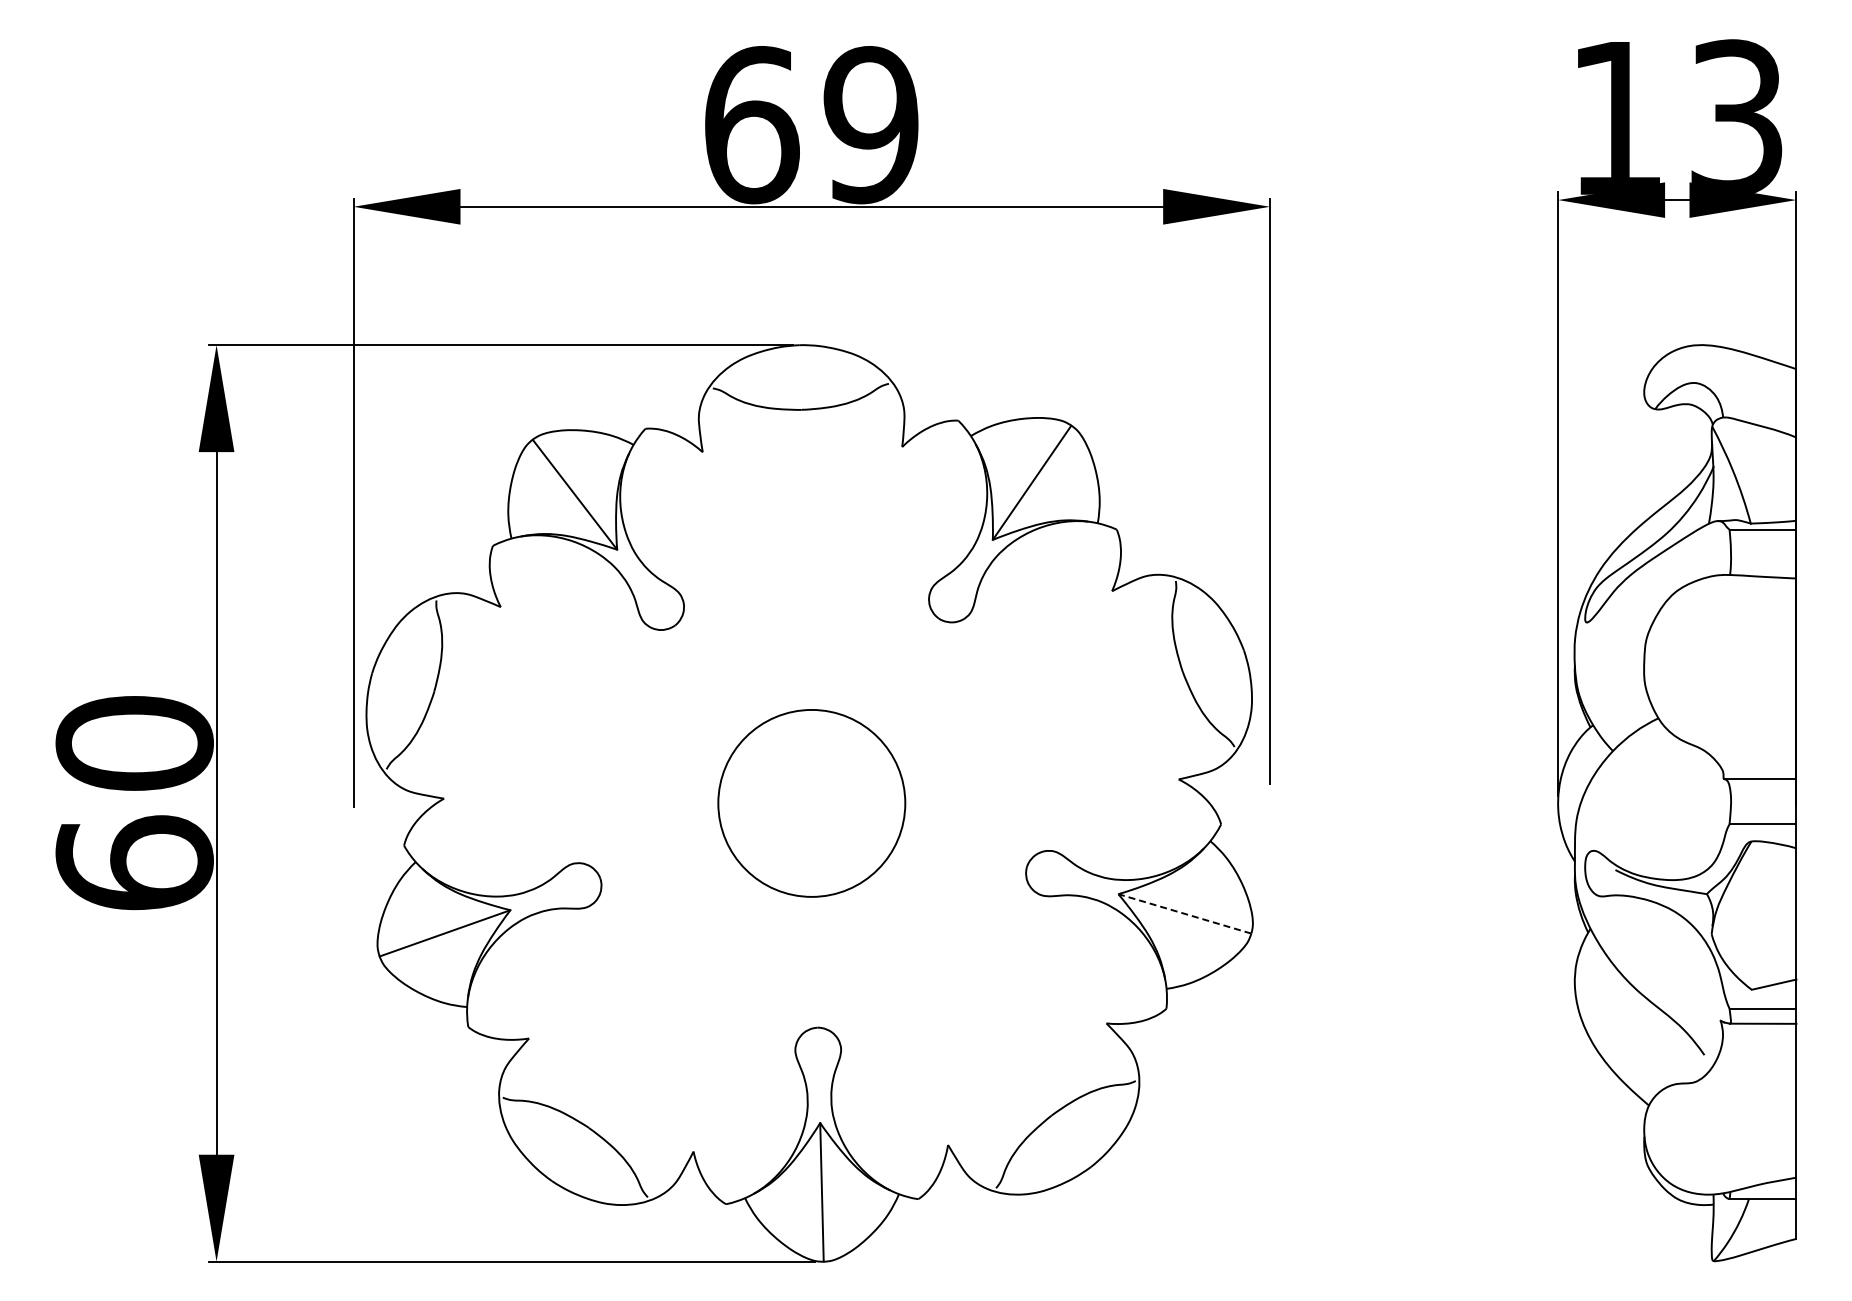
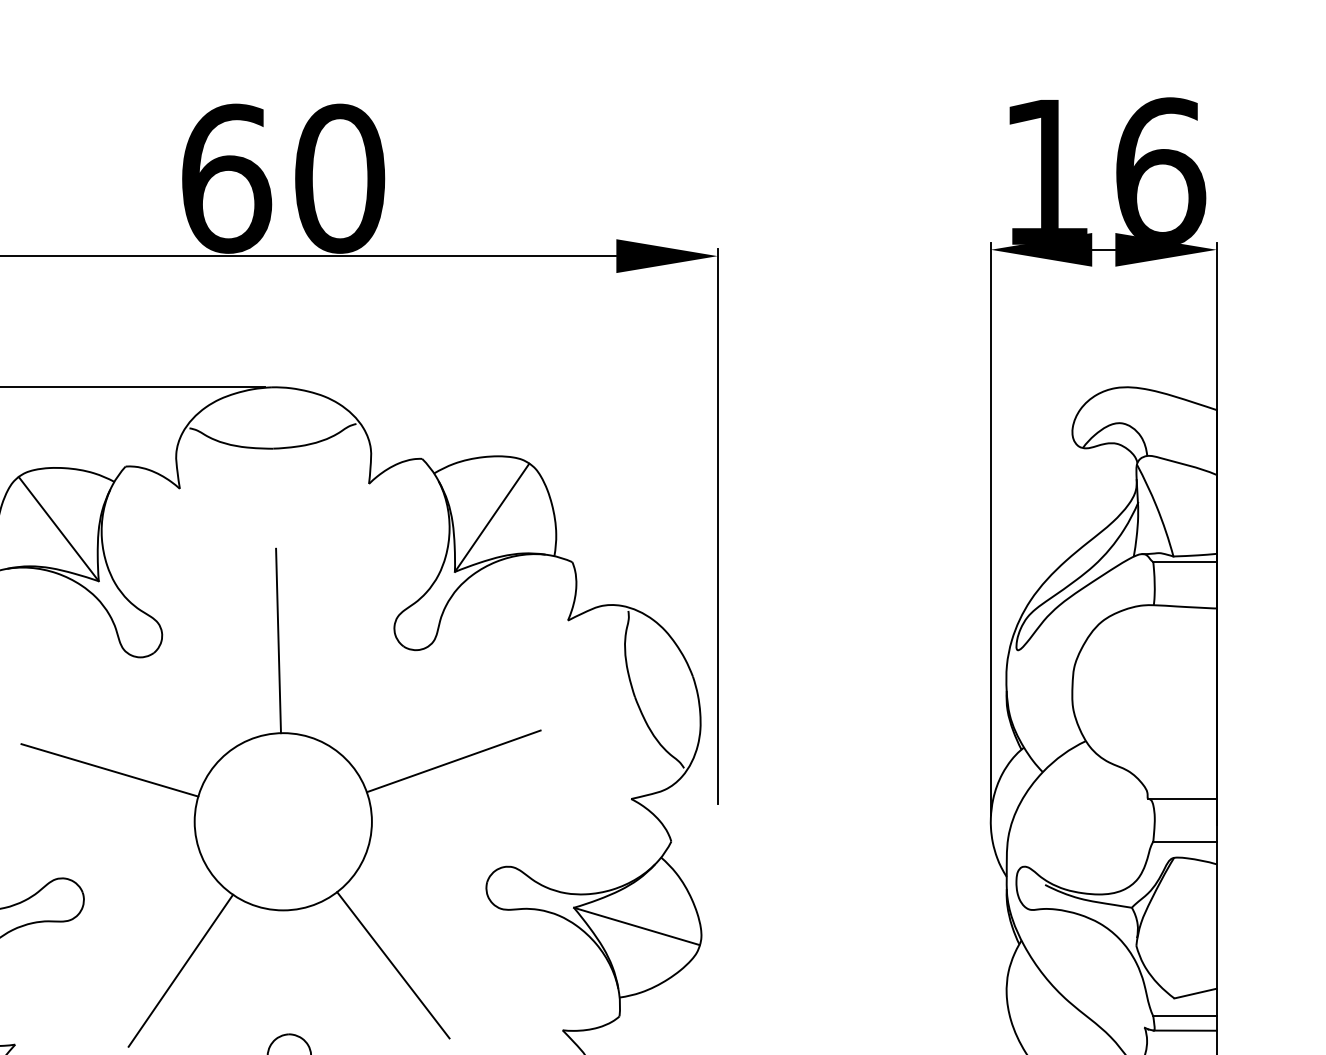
text: (1737, 116) -> (1160, 170), 13 -> 16
text: (871, 125) -> (339, 179), 69 -> 60
line: (806, 612) -> (278, 640), added
line: (991, 739) -> (453, 761), added
line: (628, 748) -> (109, 769), added
line: (1184, 913) -> (636, 926), dashed -> solid
line: (927, 954) -> (392, 964), added
line: (703, 960) -> (180, 970), added

